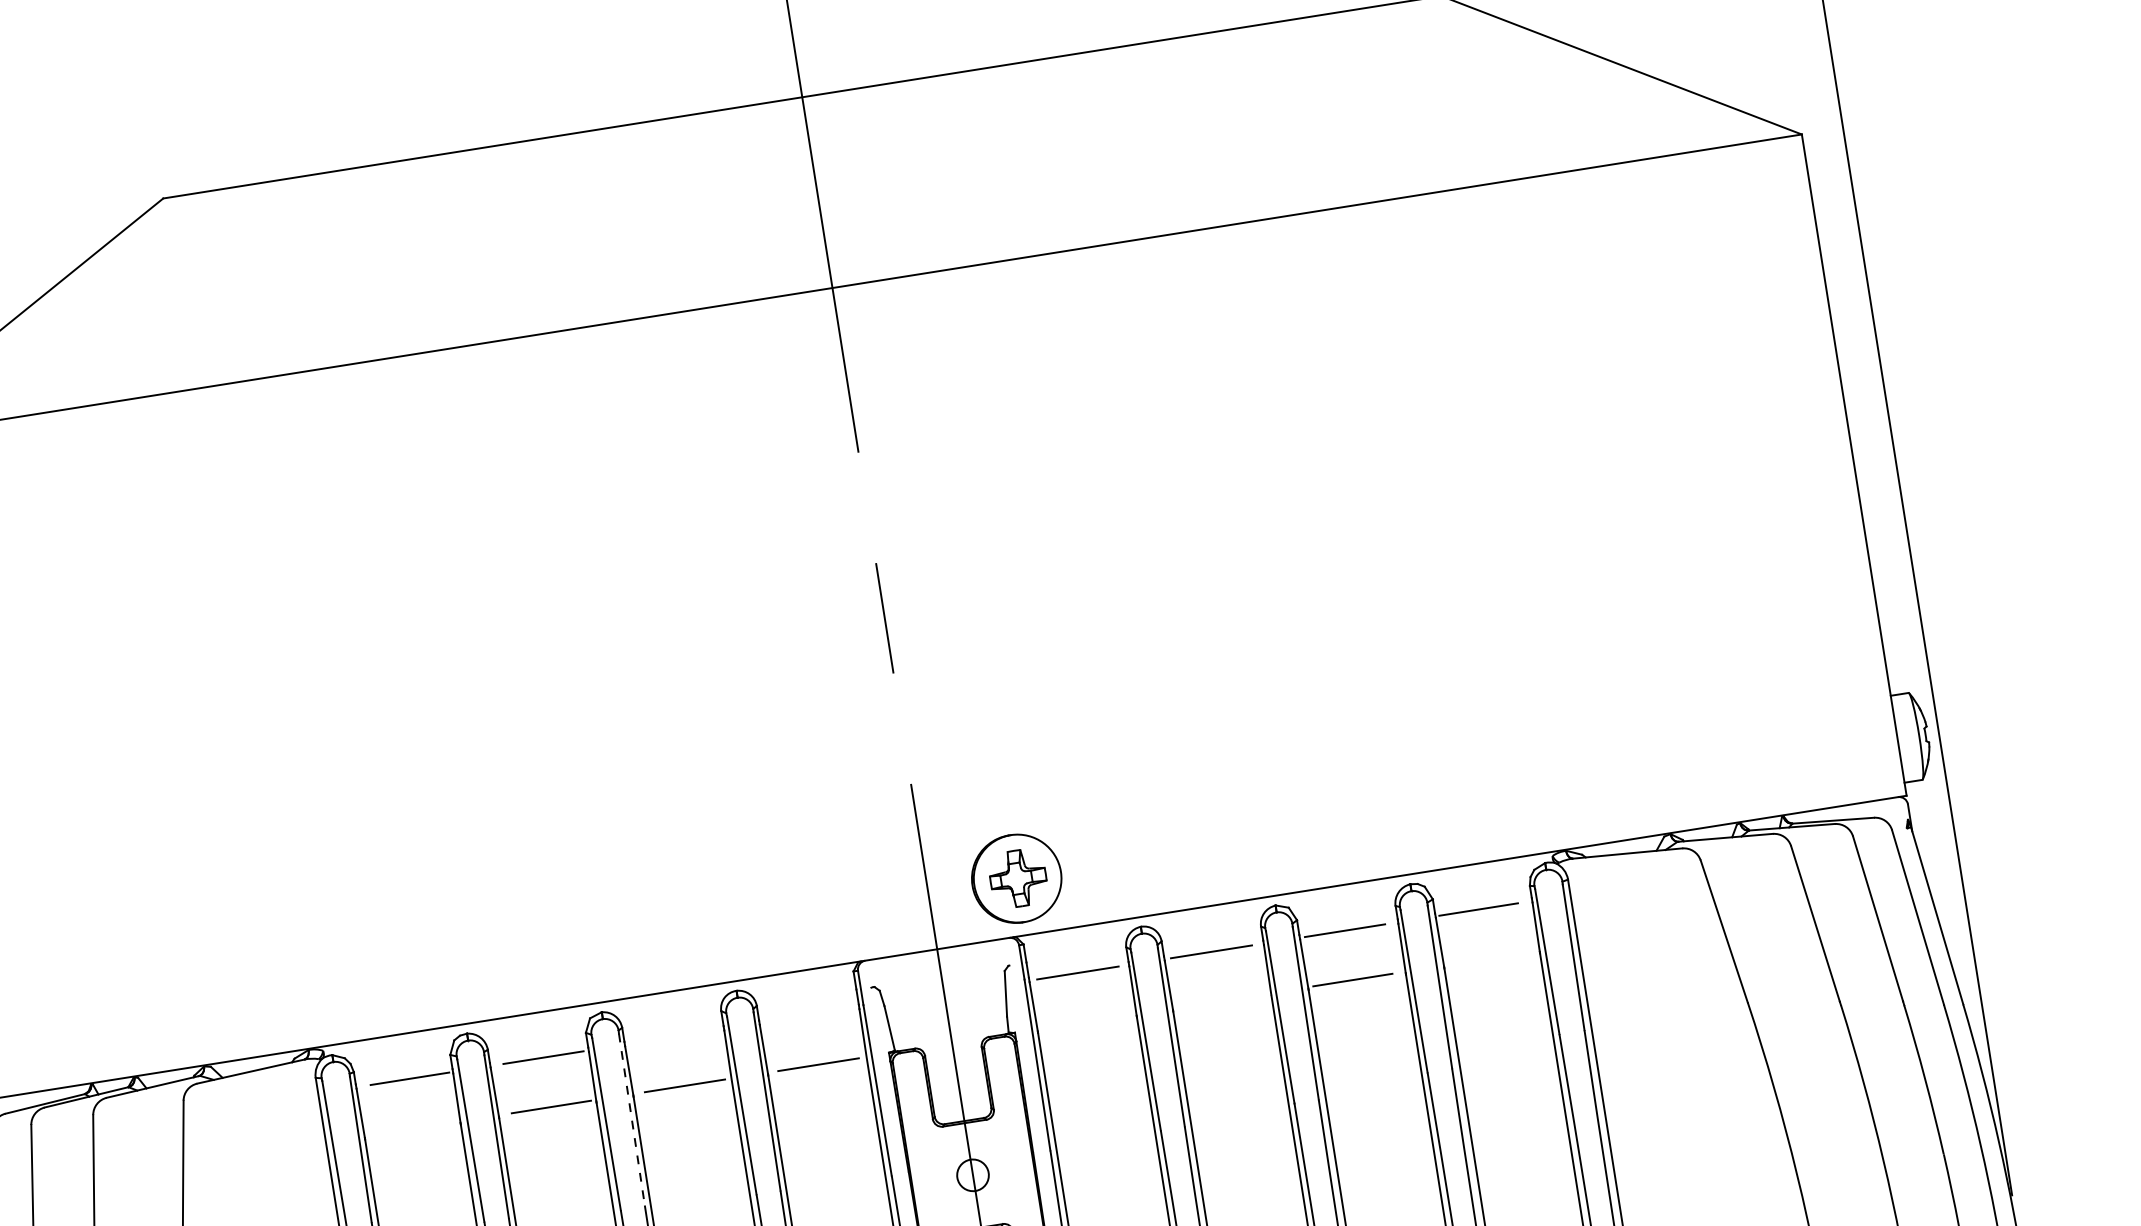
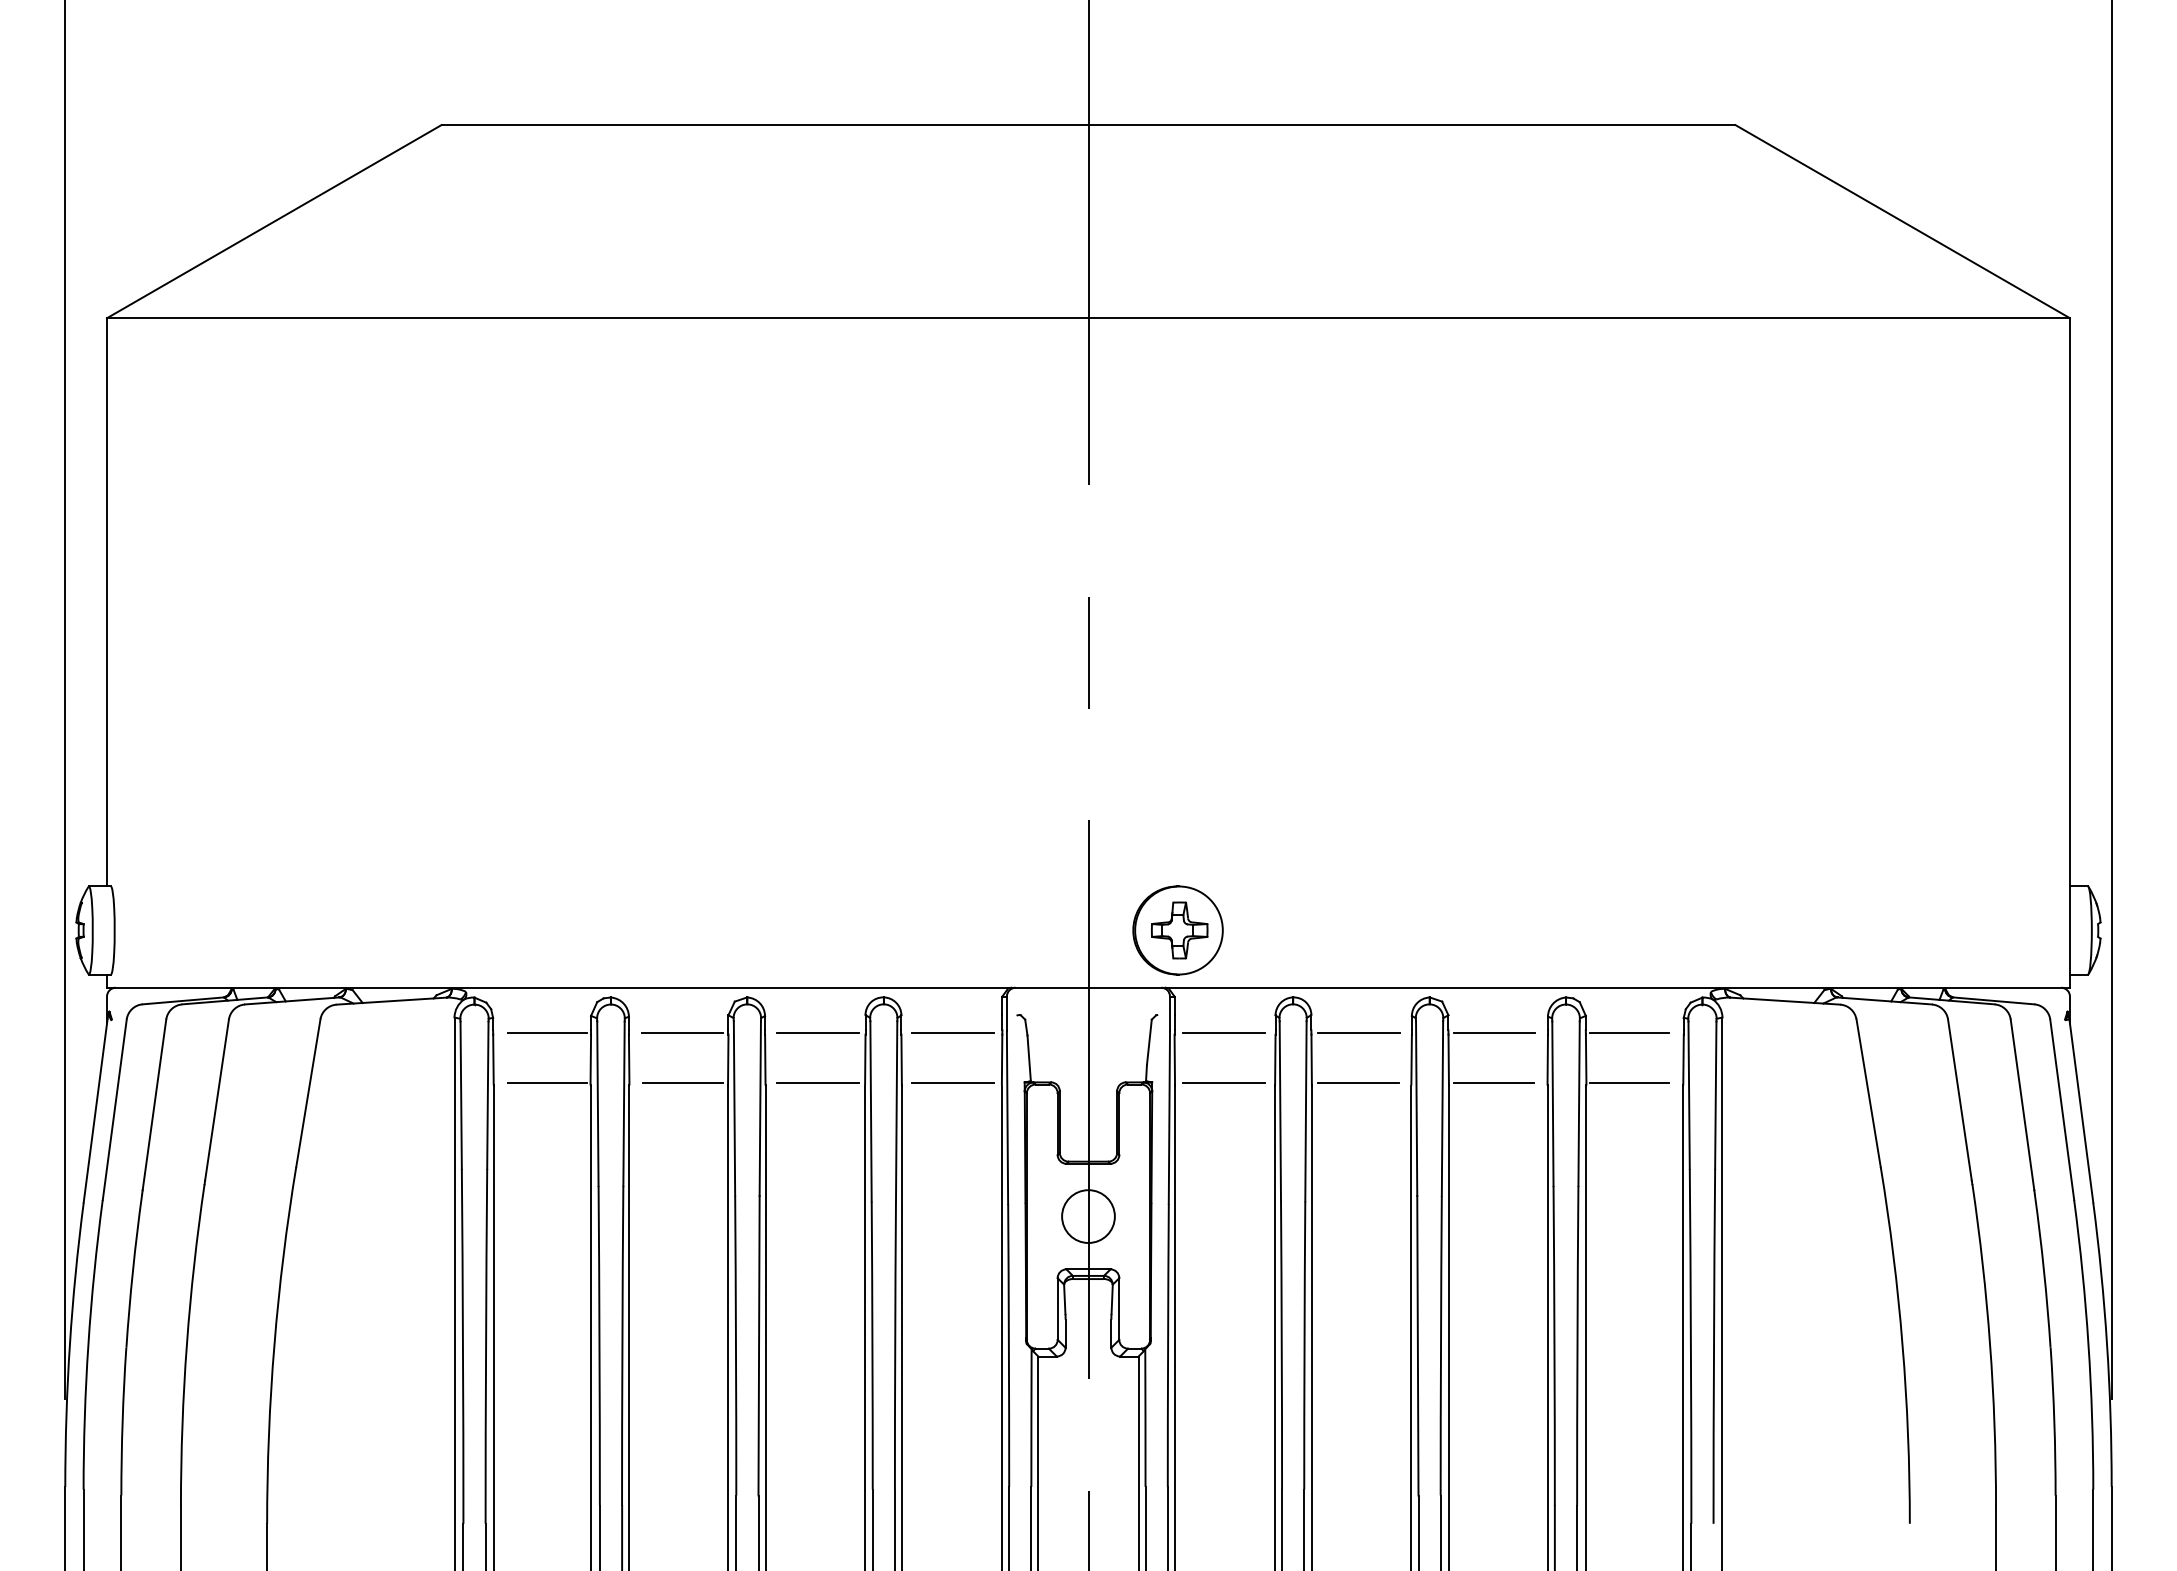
line: (1486, 959) -> (1629, 1083), added
line: (1218, 1001) -> (1358, 1083), added
line: (811, 1015) -> (953, 1033), added
line: (1085, 1022) -> (1223, 1083), added
line: (676, 1036) -> (817, 1033), added
line: (632, 1120) -> (760, 1109), dashed -> solid
line: (417, 1128) -> (547, 1083), added
circle: (973, 1175) -> (1088, 1216), size x1.67

